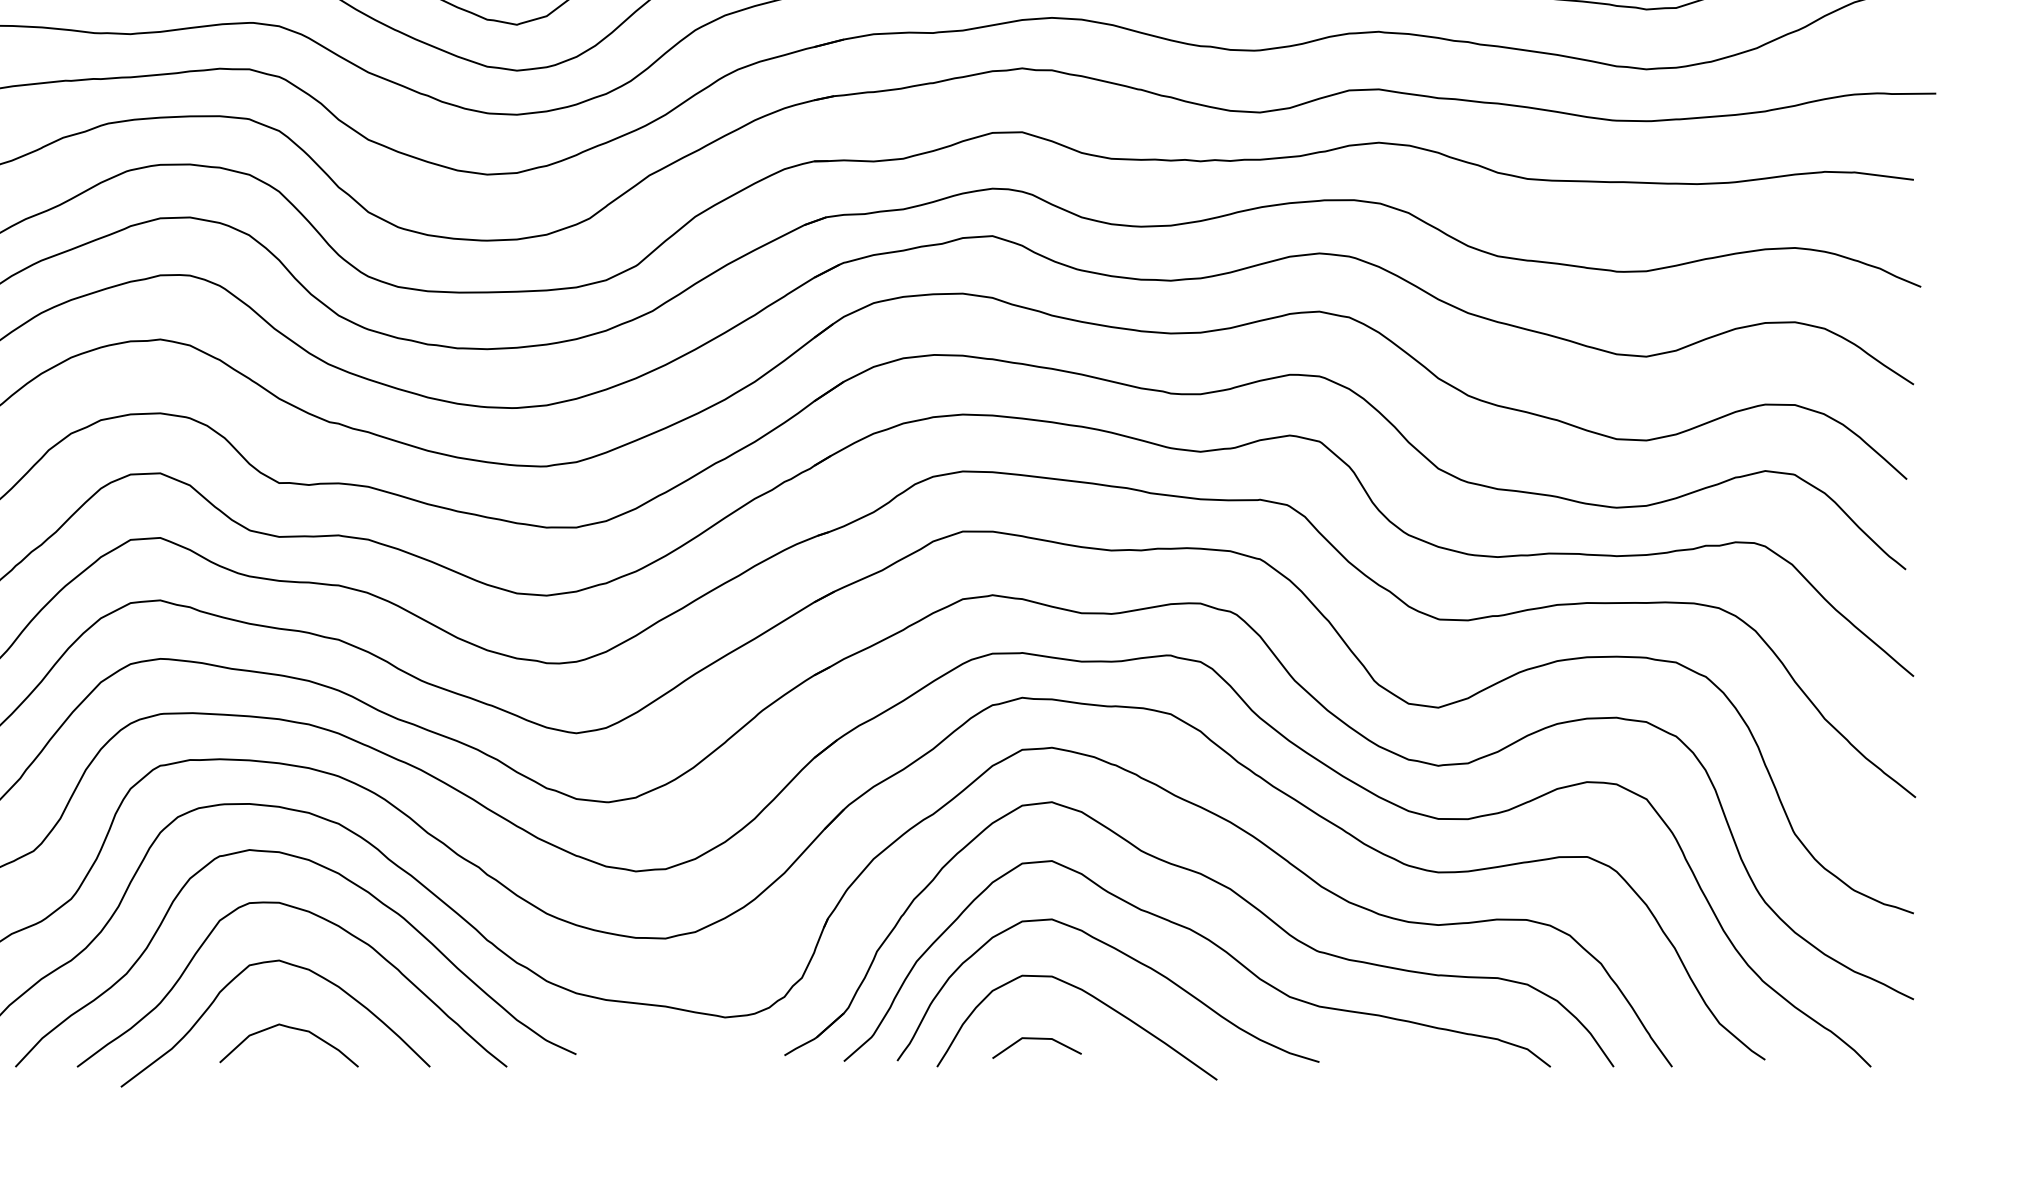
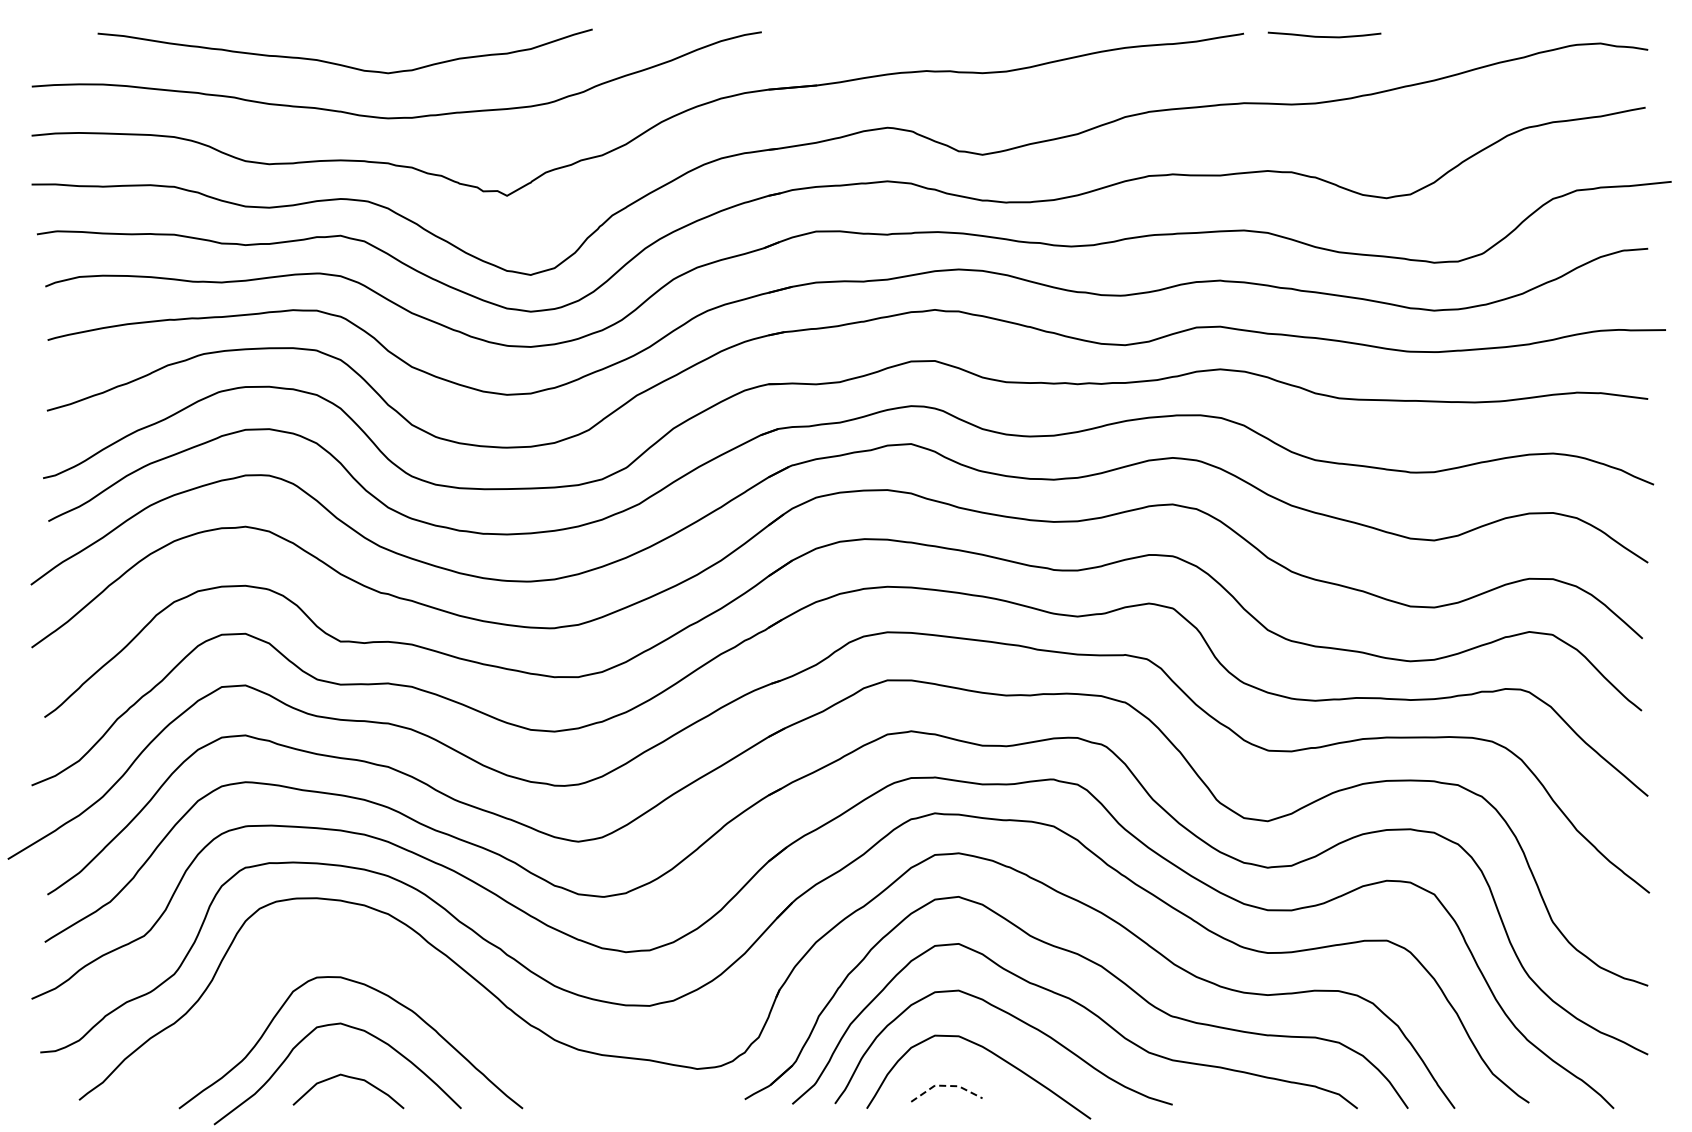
curve: (346, 880) -> (394, 959), removed
line: (1035, 1038) -> (945, 1085), solid -> dashed

